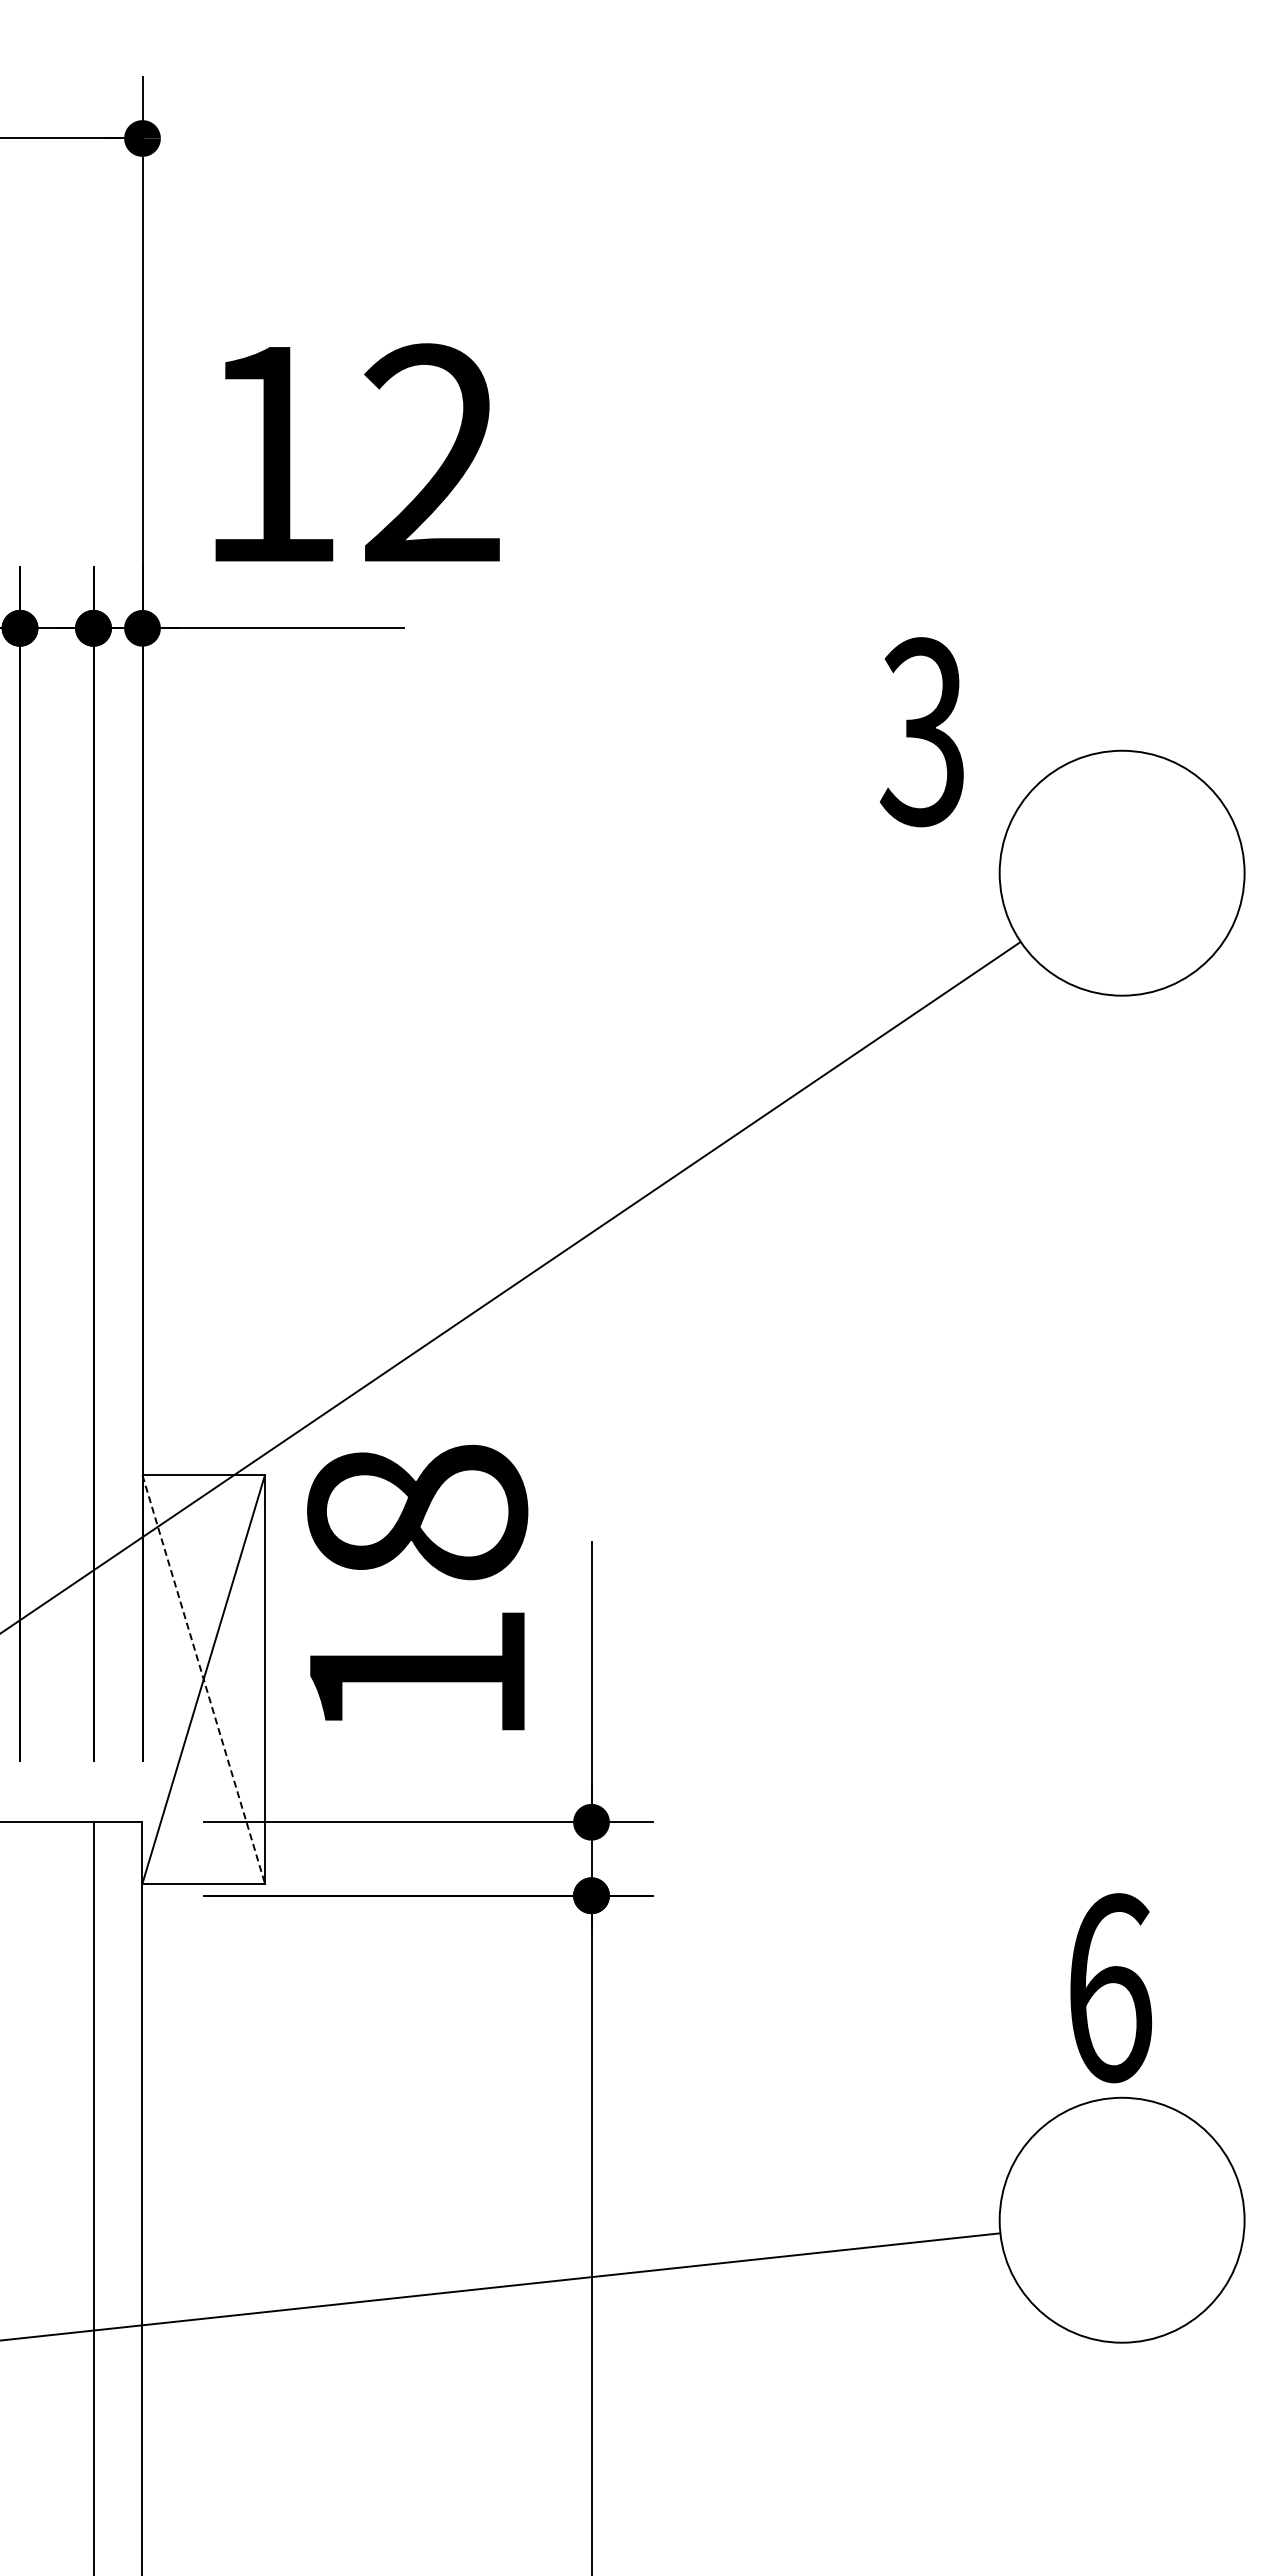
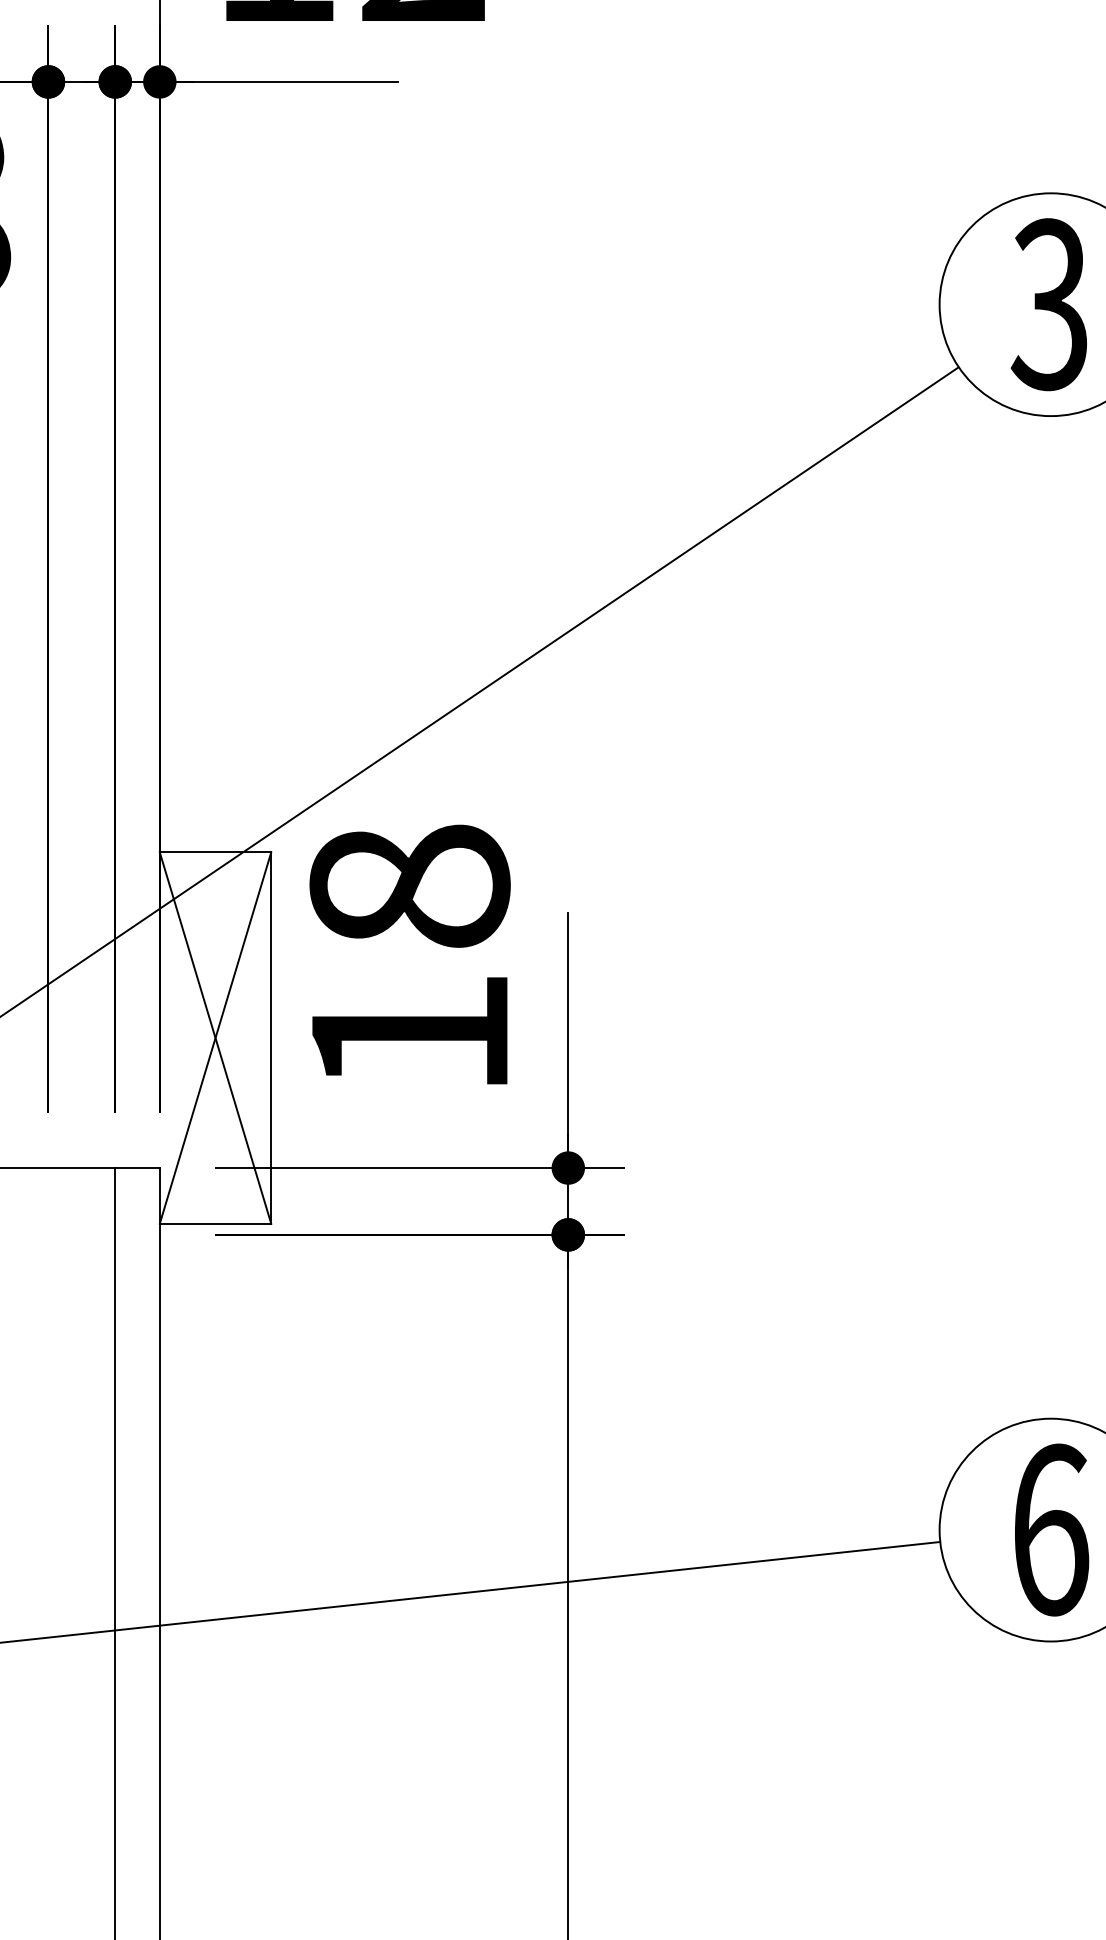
text: (921, 732) -> (1048, 304), moved
line: (203, 1679) -> (215, 1038), dashed -> solid
text: (1110, 1988) -> (1051, 1530), moved

